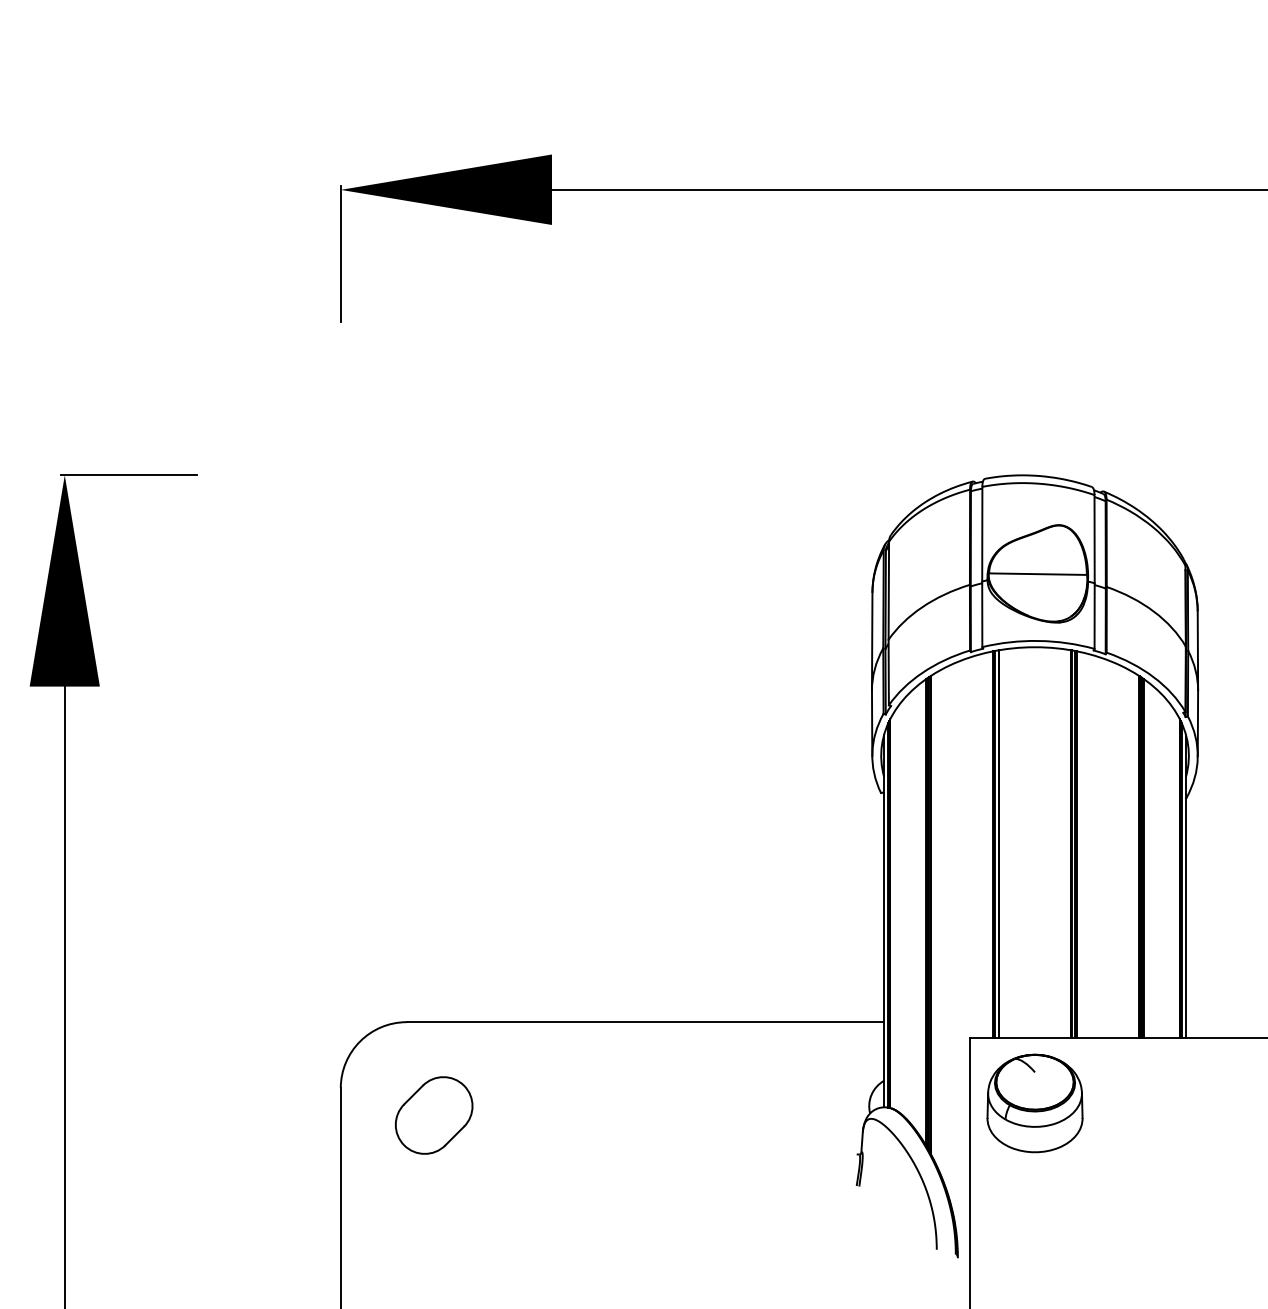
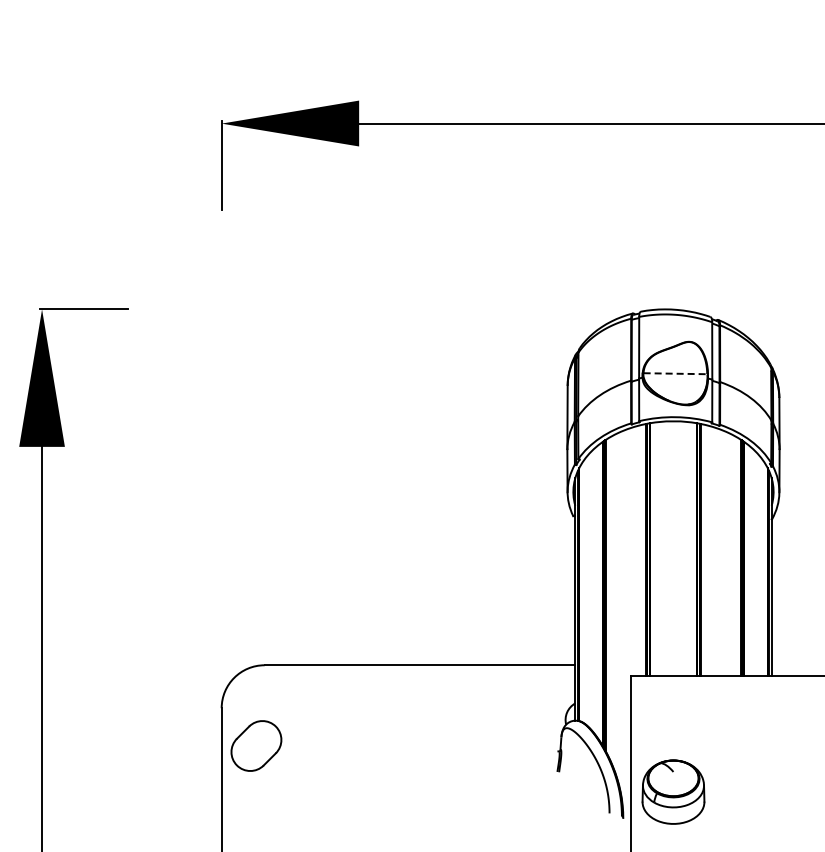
line: (1038, 573) -> (675, 373), solid -> dashed
part: (1035, 1102) -> (673, 791), moved
part: (434, 1114) -> (256, 745), moved

